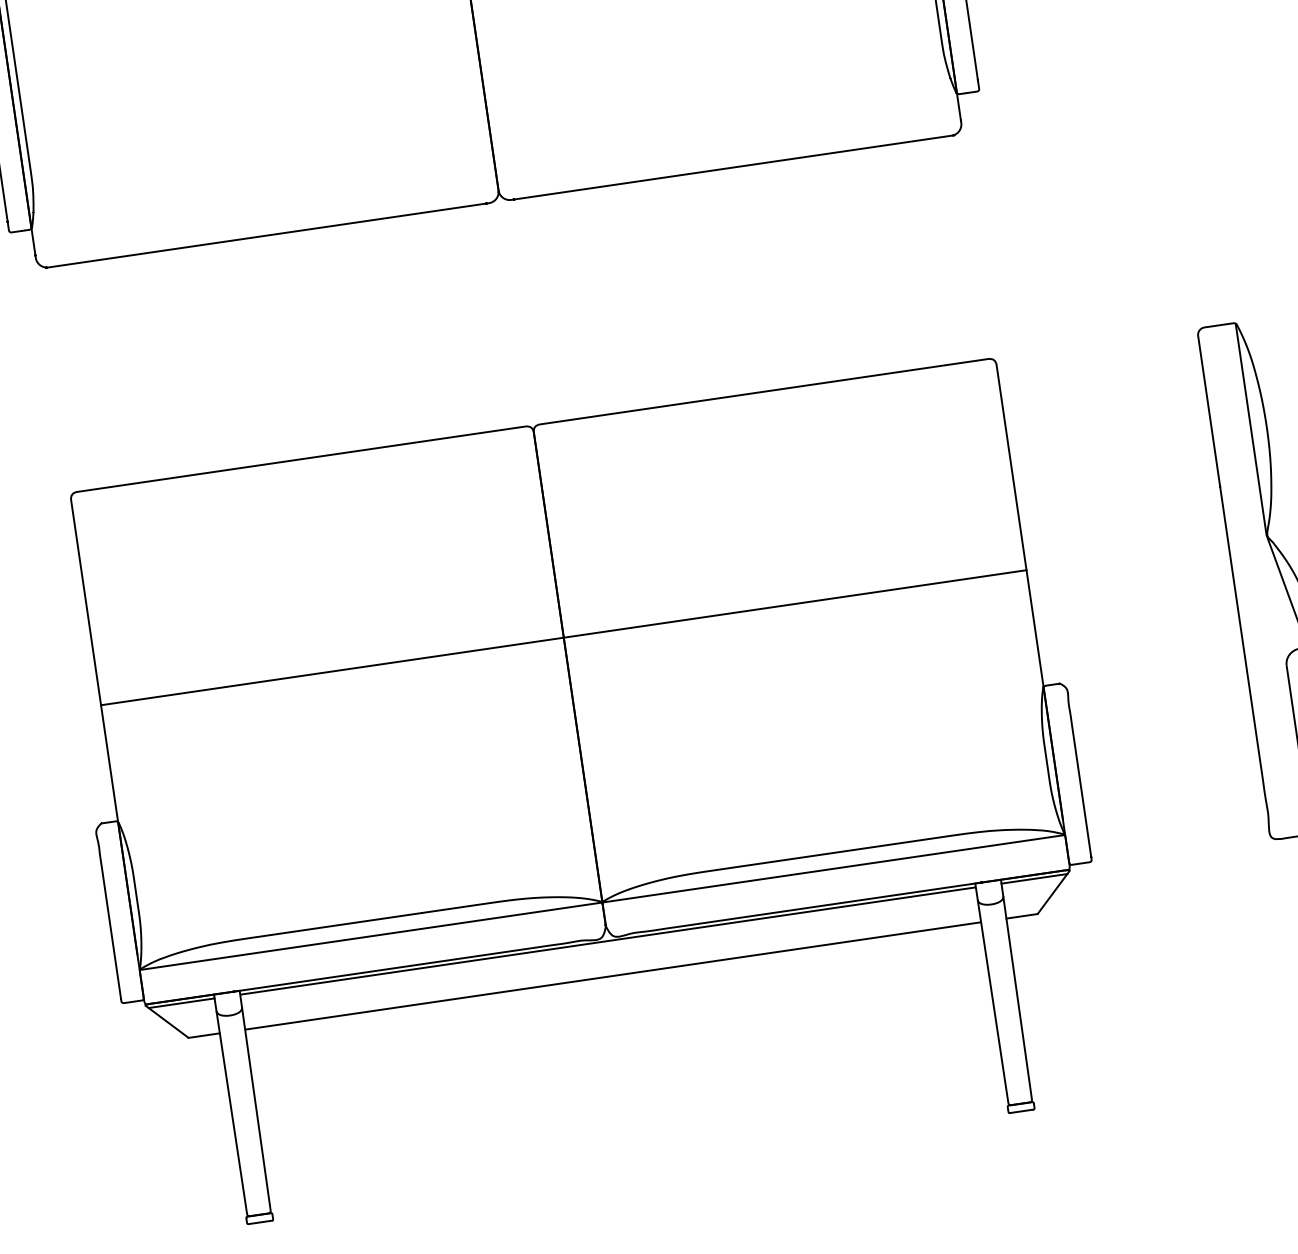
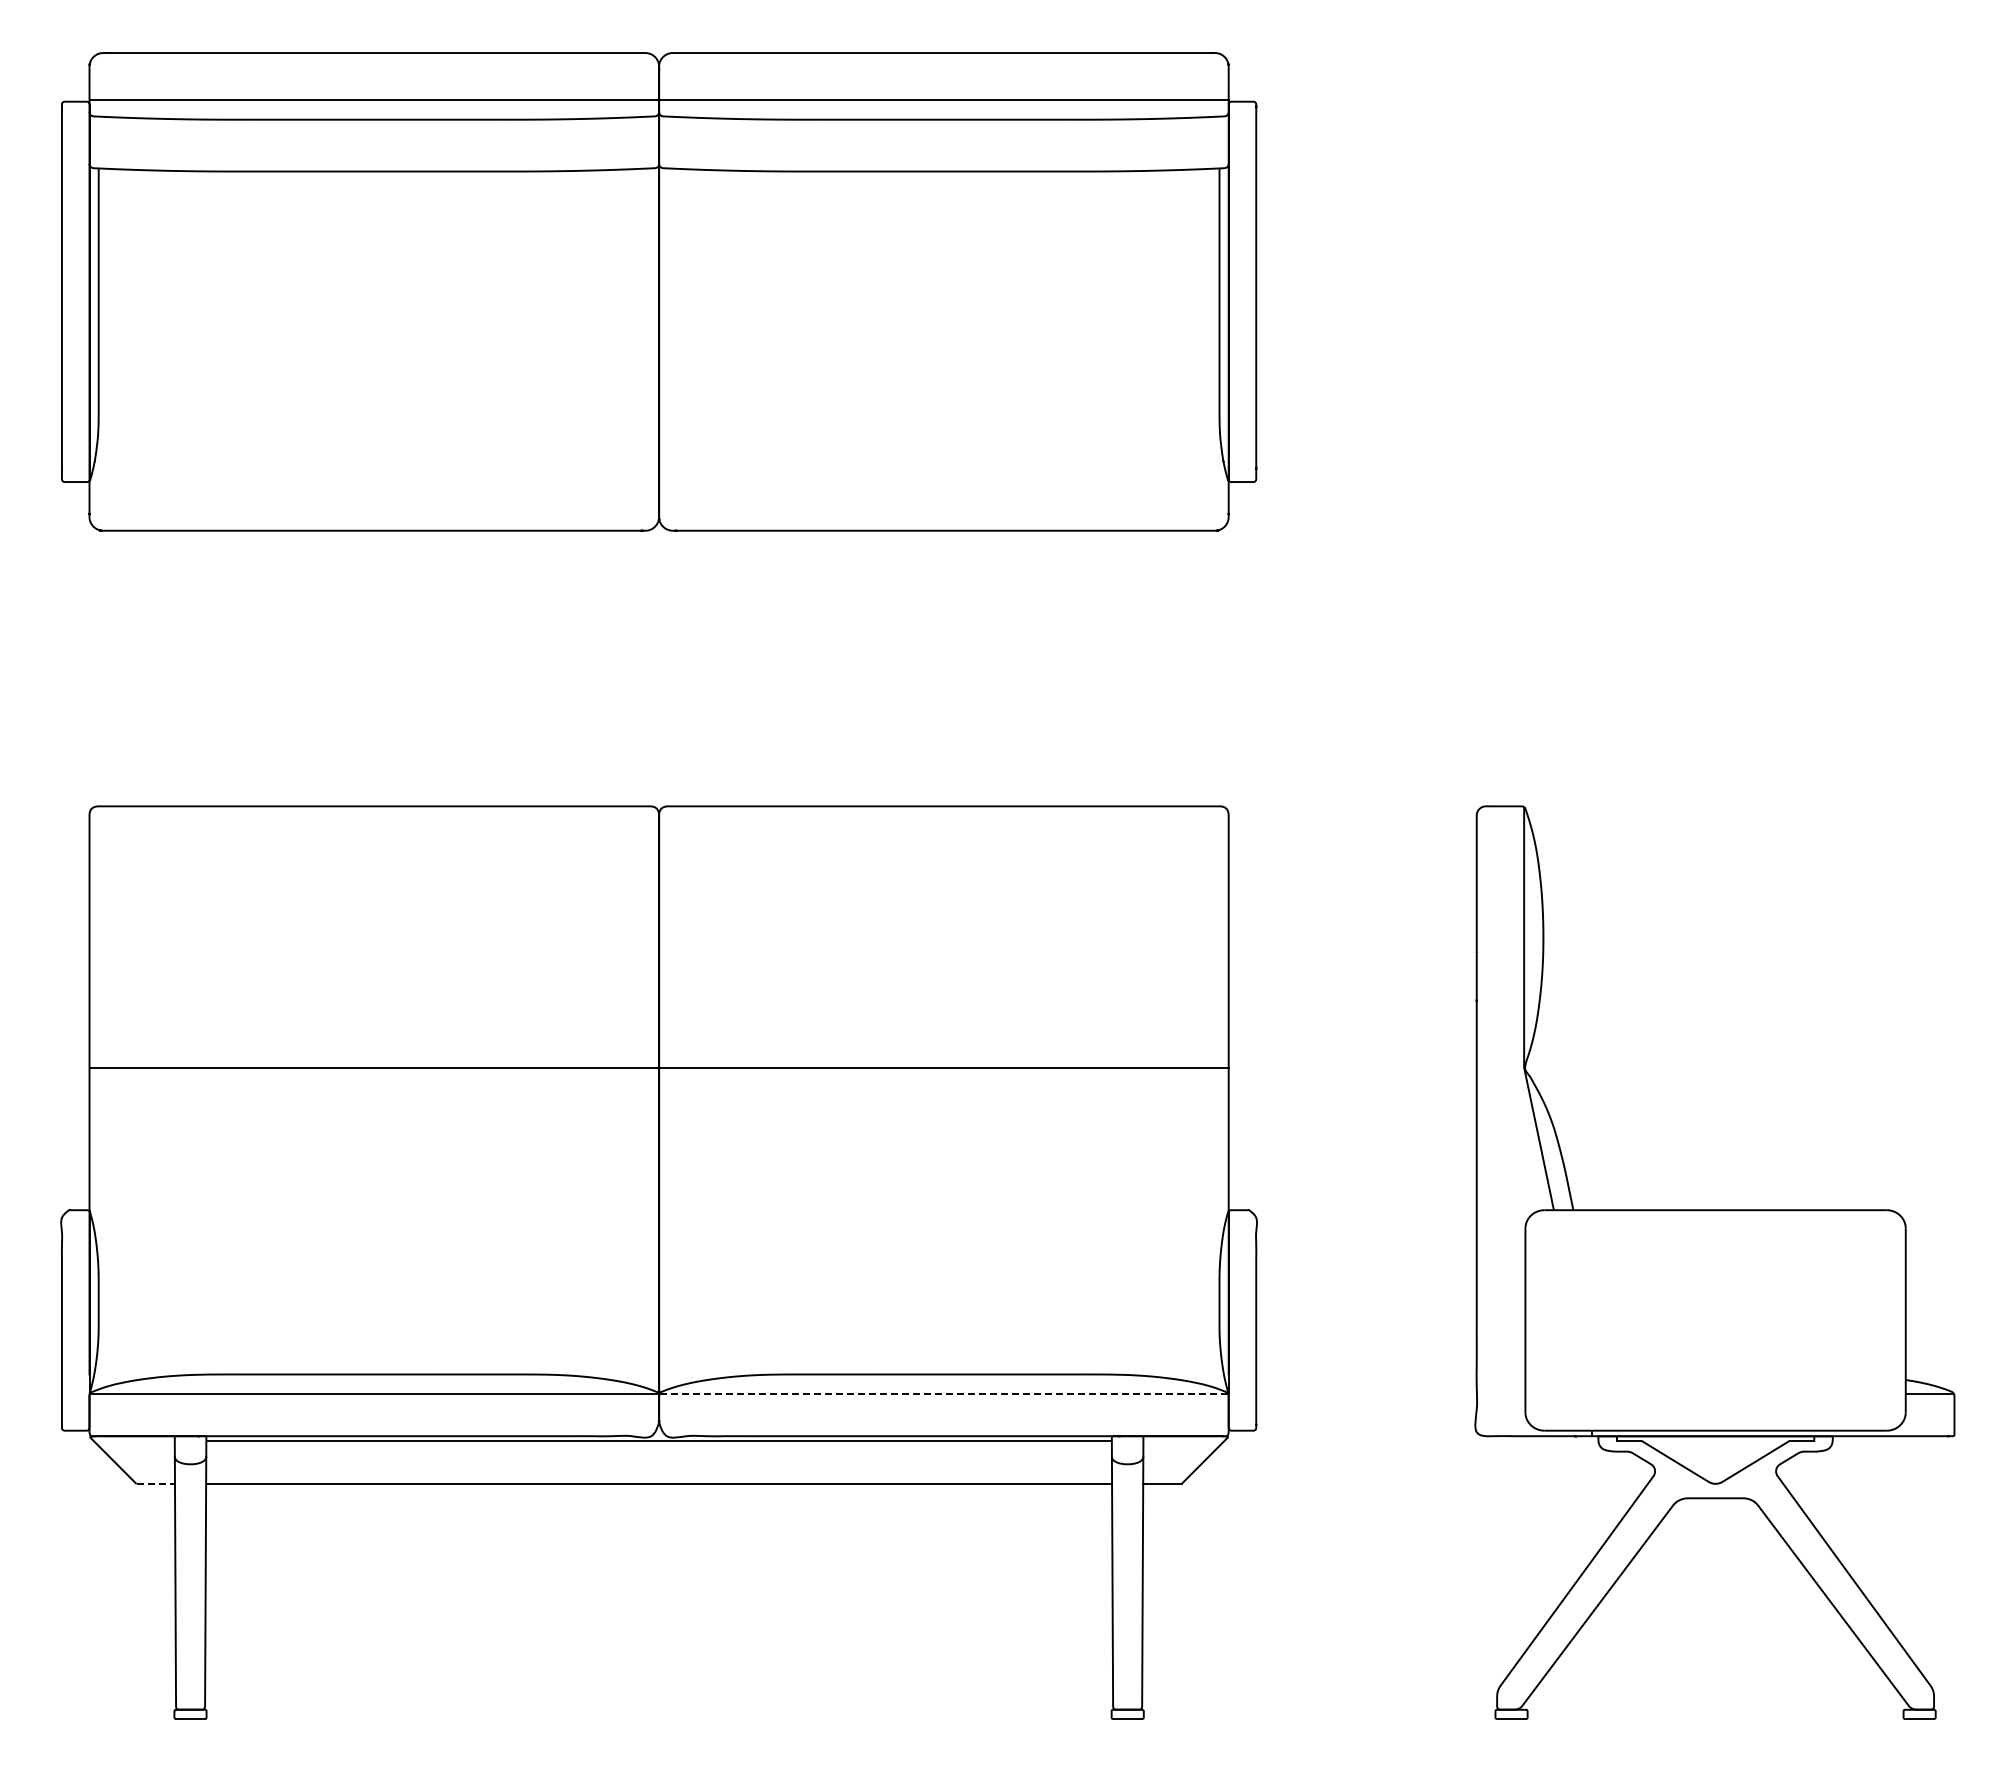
line: (834, 868) -> (944, 1393), solid -> dashed
line: (1034, 878) -> (1183, 1440), removed
line: (180, 1002) -> (133, 1440), removed
line: (204, 1035) -> (156, 1483), solid -> dashed

